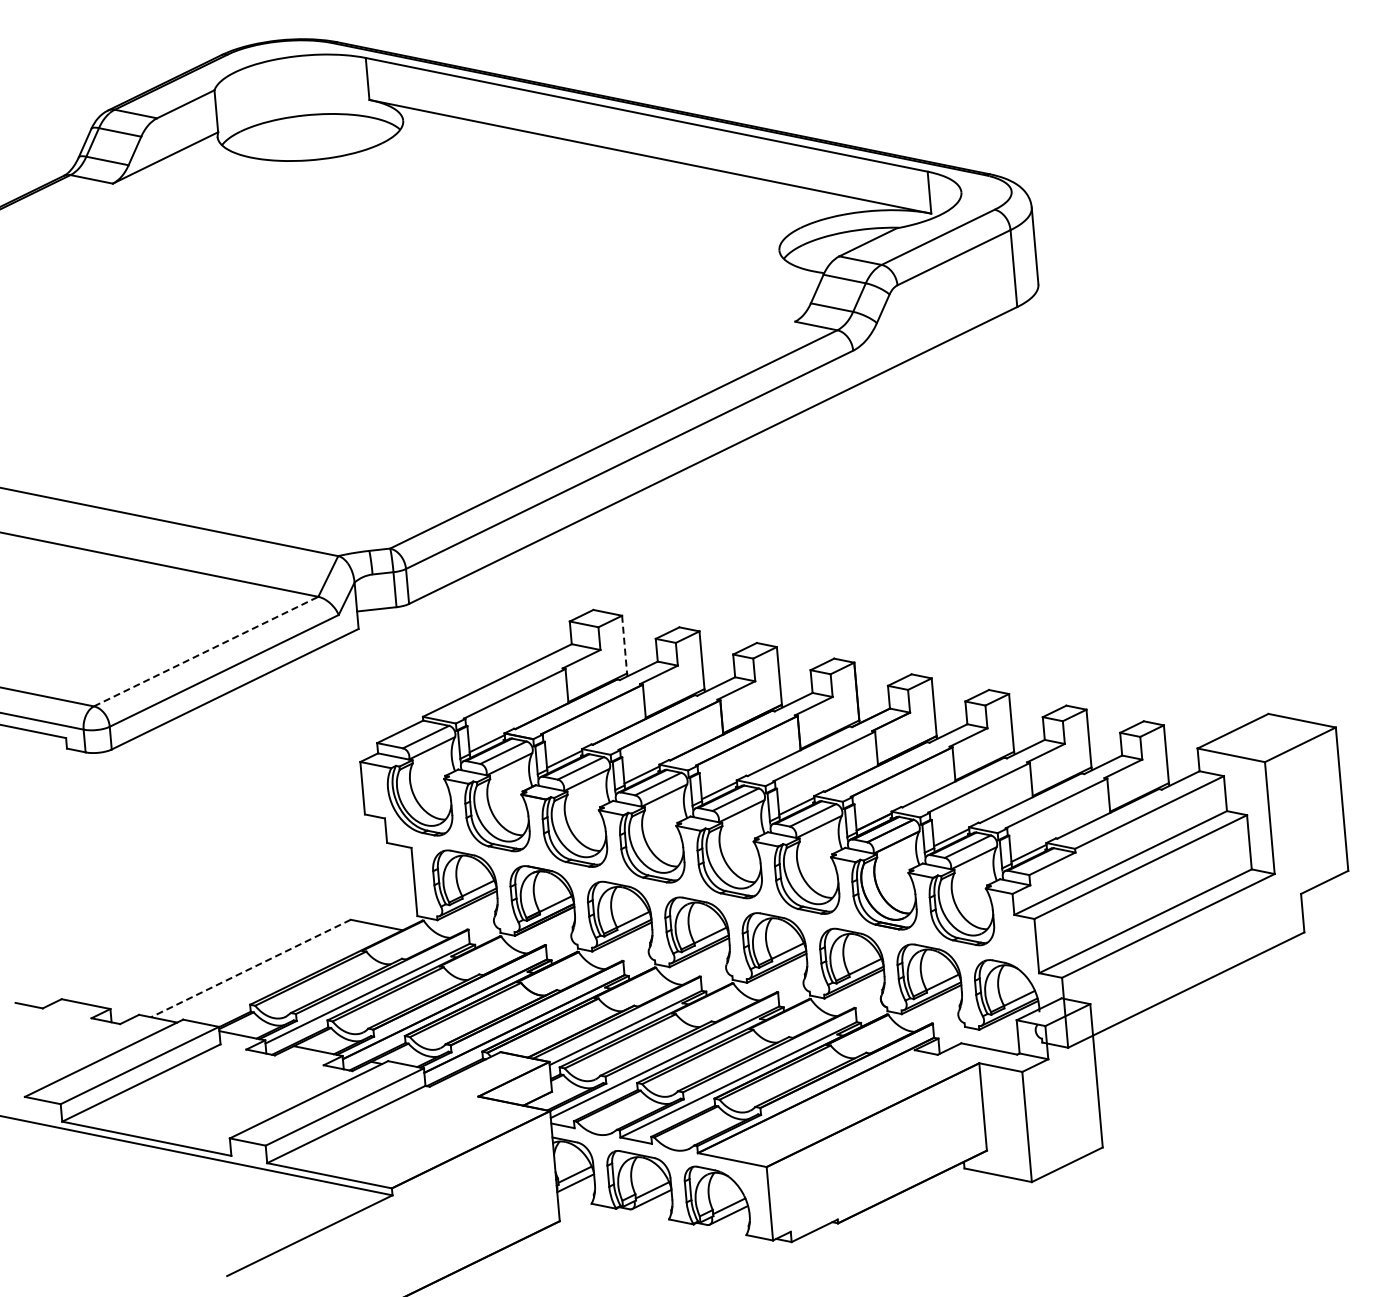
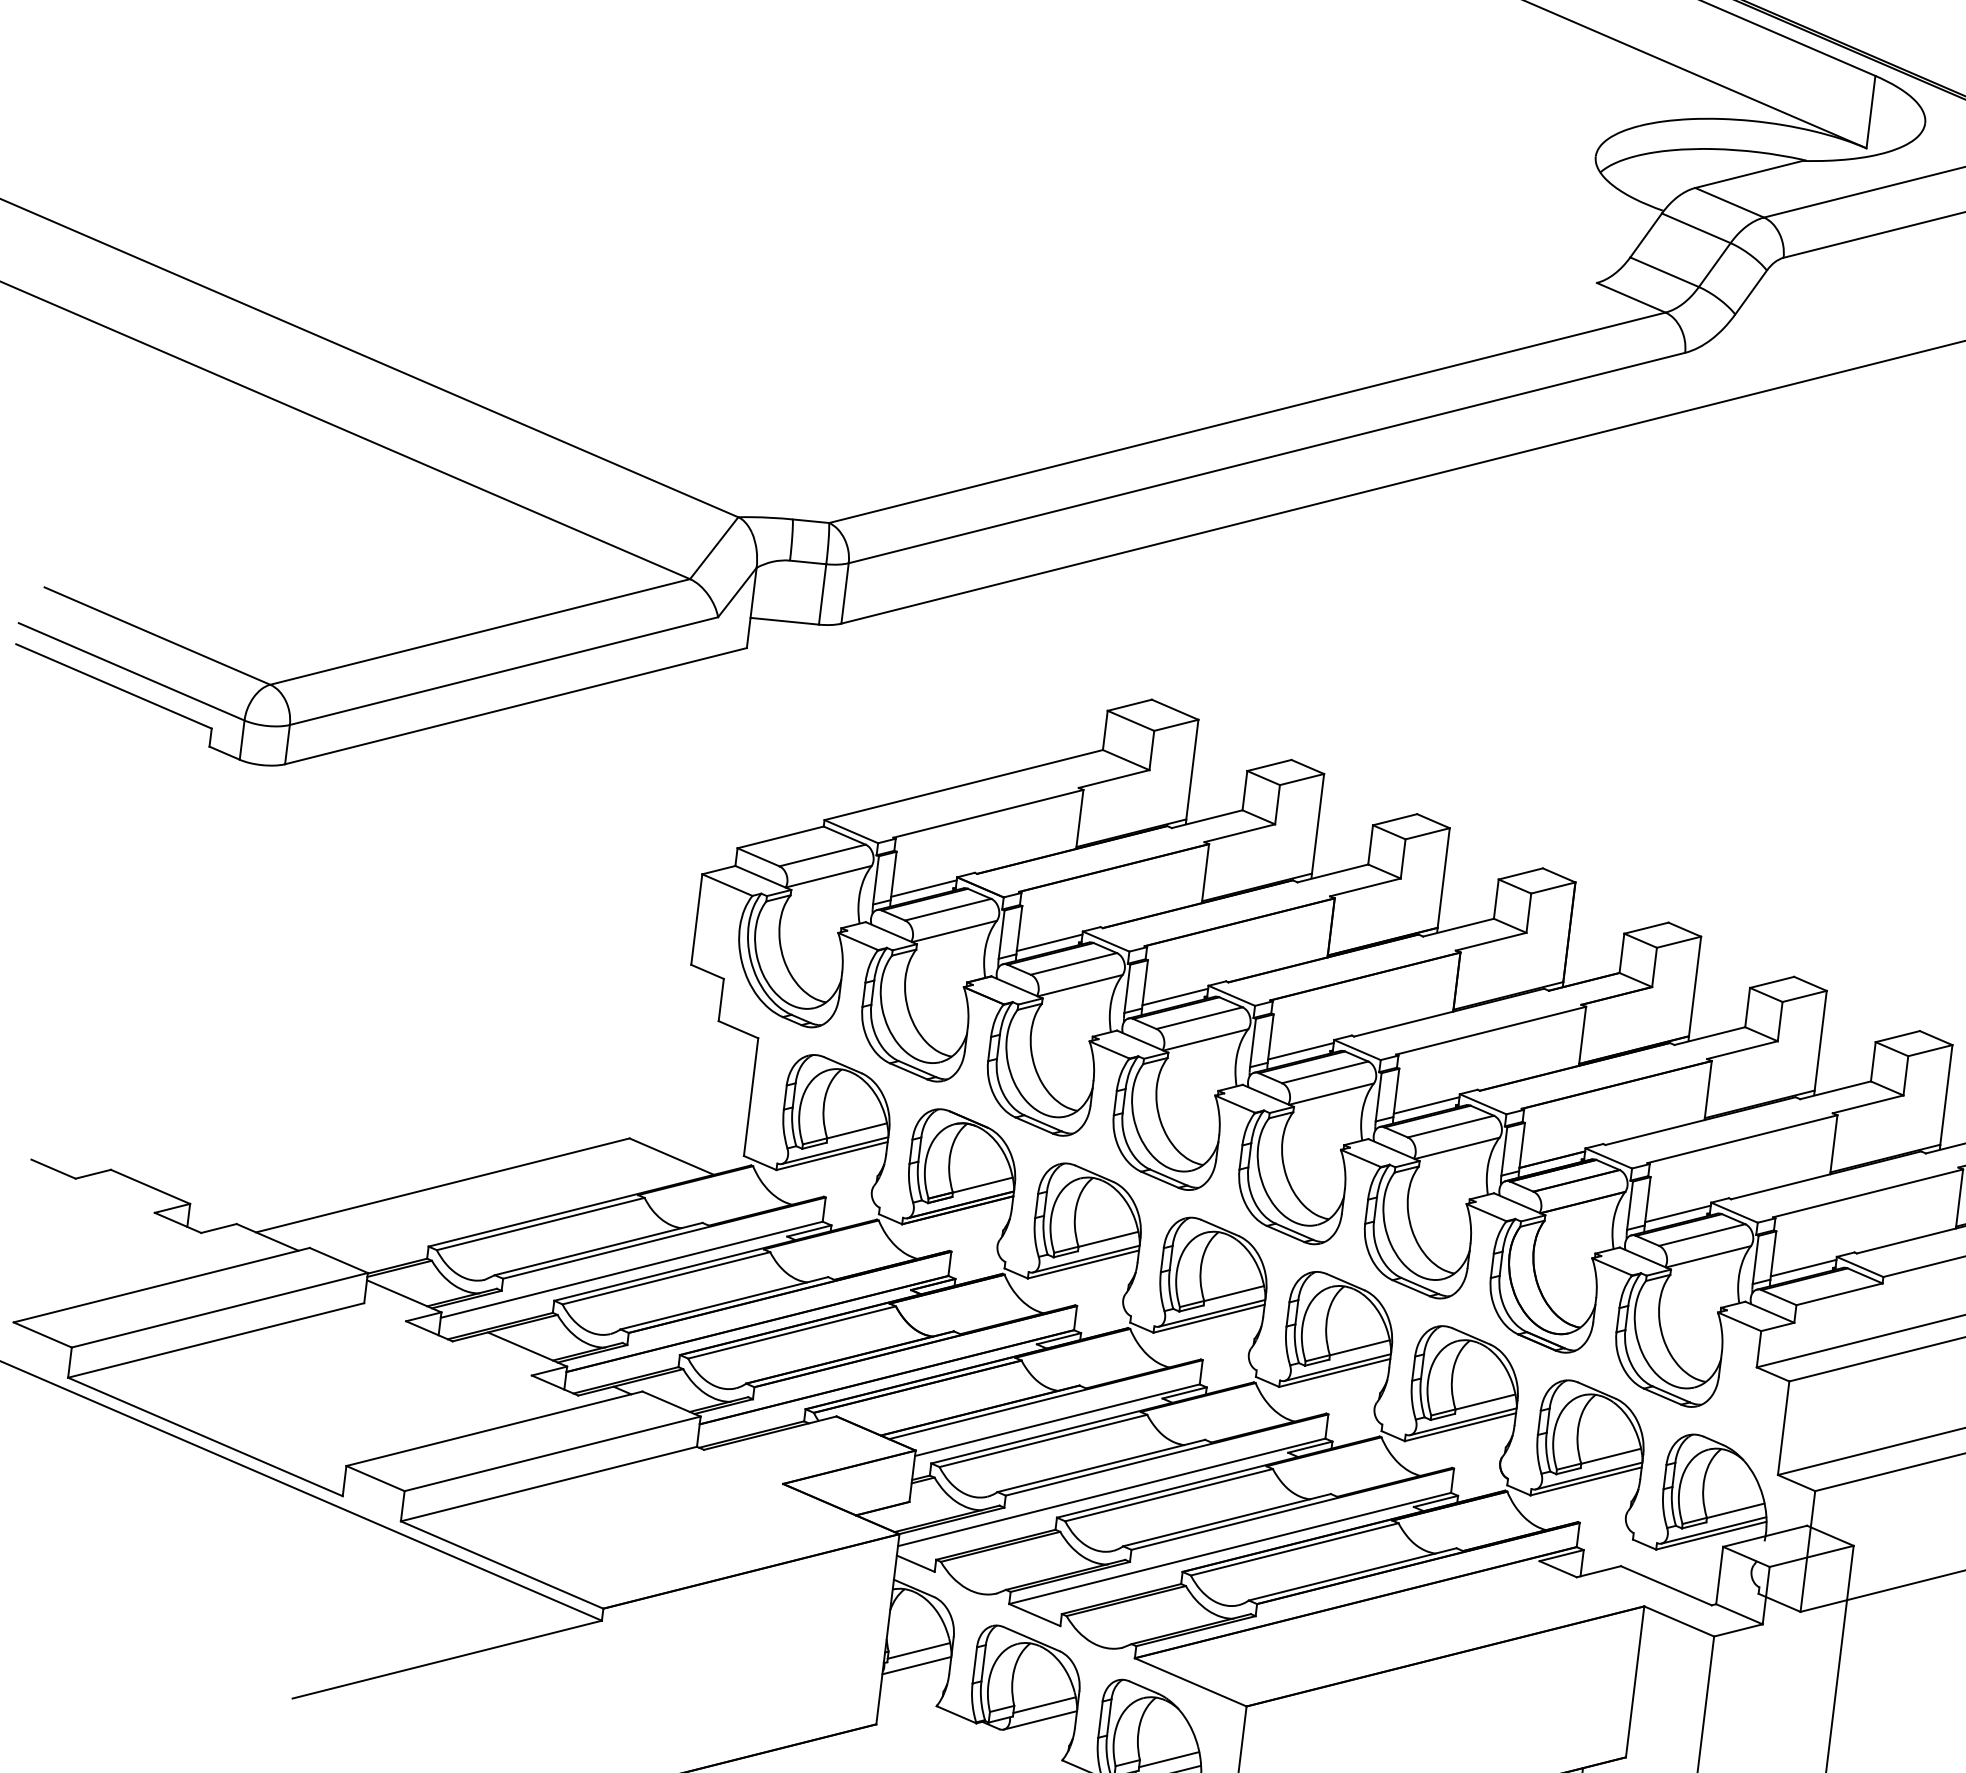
line: (624, 644) -> (1192, 769), dashed -> solid
line: (206, 651) -> (480, 631), dashed -> solid
line: (250, 968) -> (442, 1185), dashed -> solid

